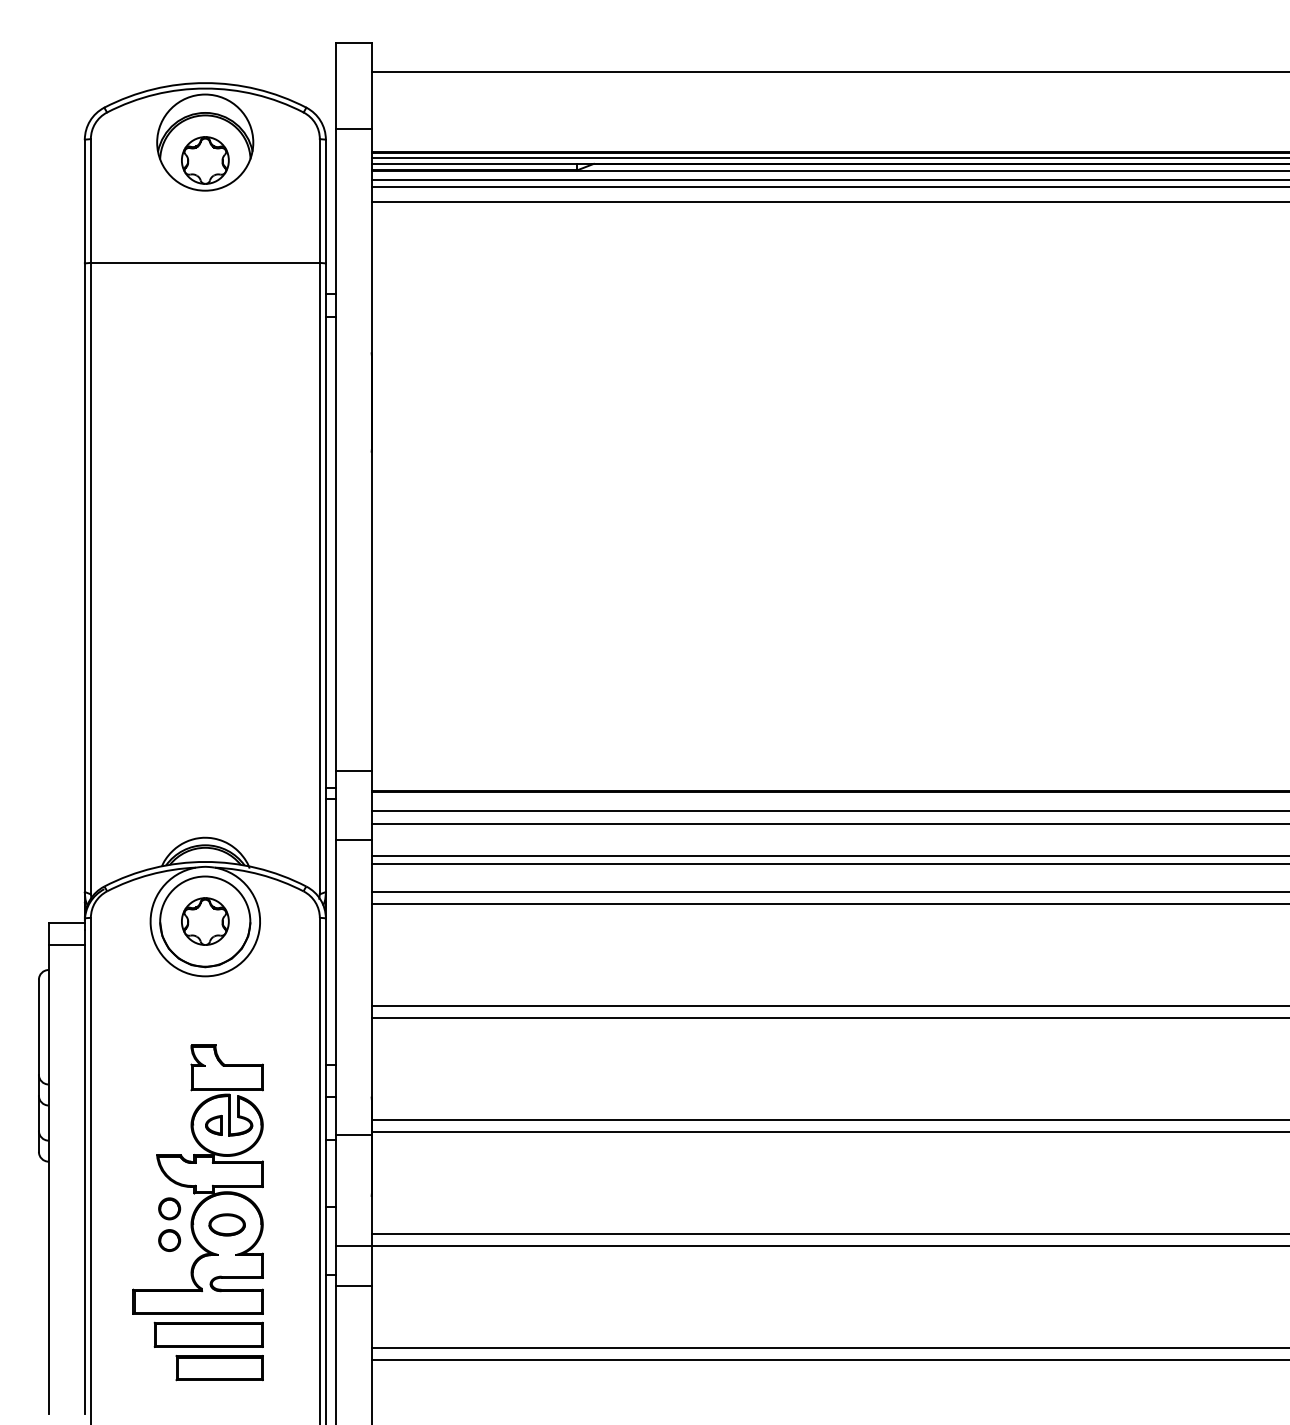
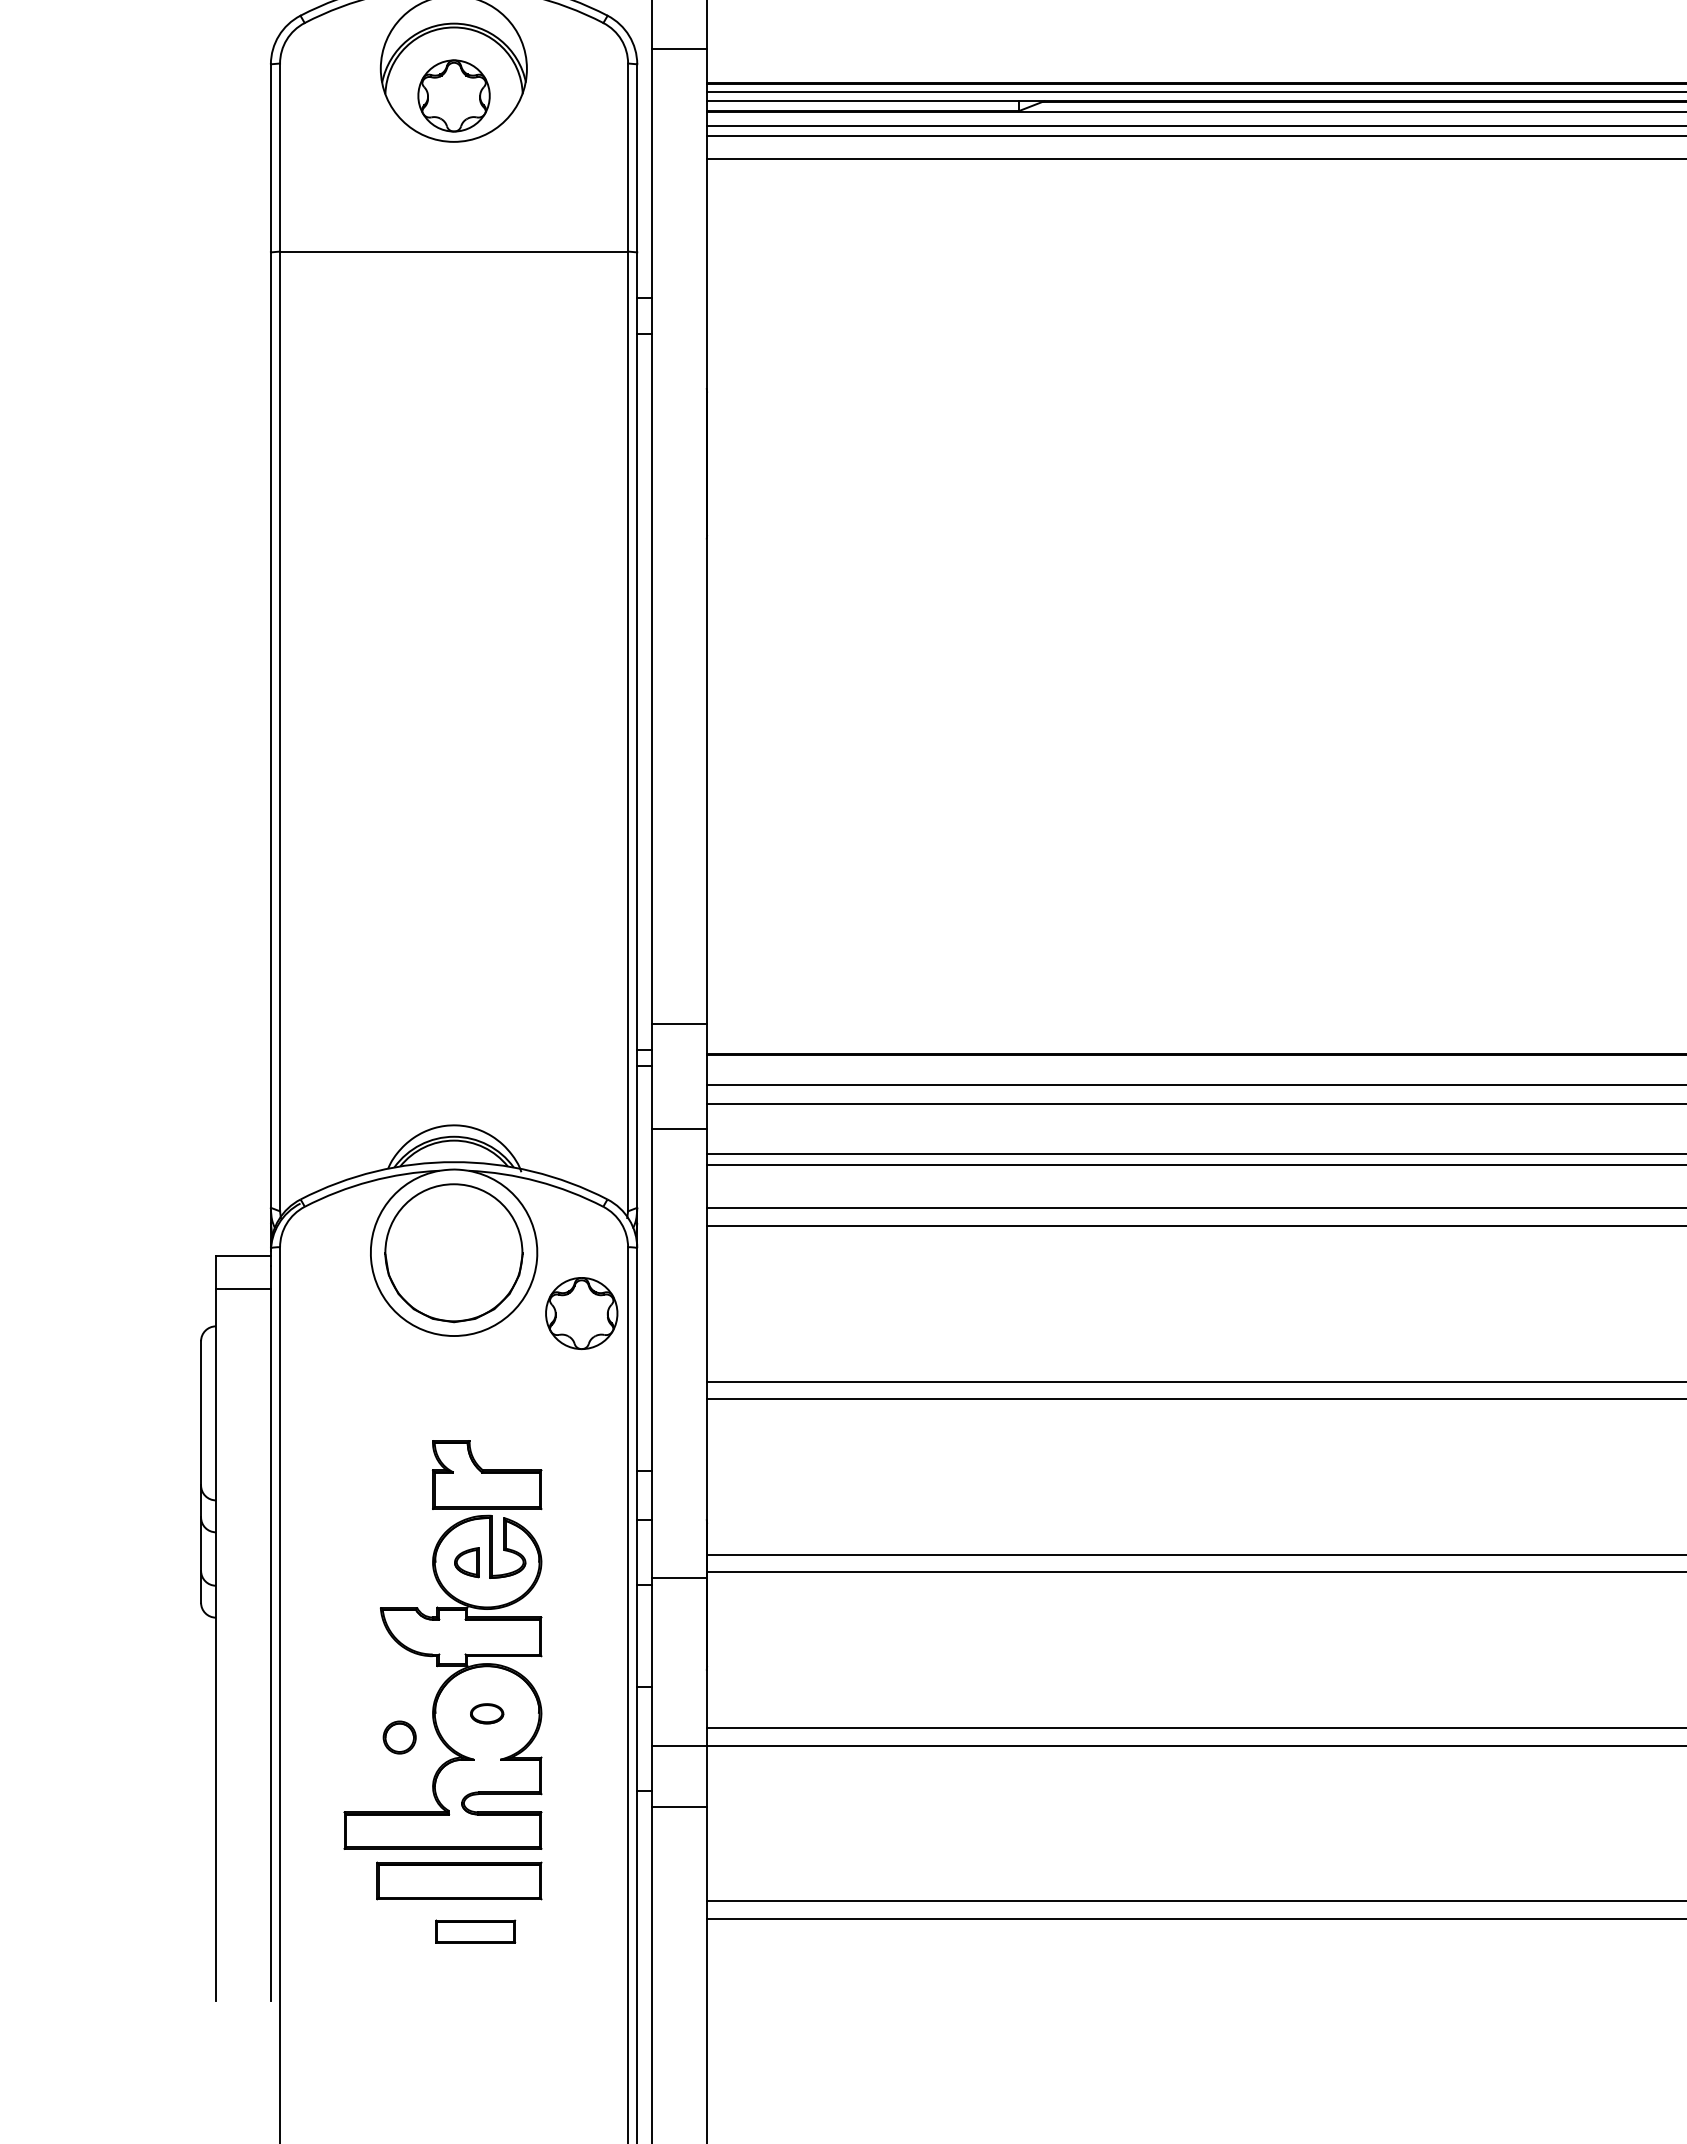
part: (205, 921) -> (581, 1313), moved
circle: (169, 1208) -> (399, 1688), removed
part: (226, 1224) -> (486, 1713), size x0.6
part: (219, 1368) -> (475, 1932), size x0.6

